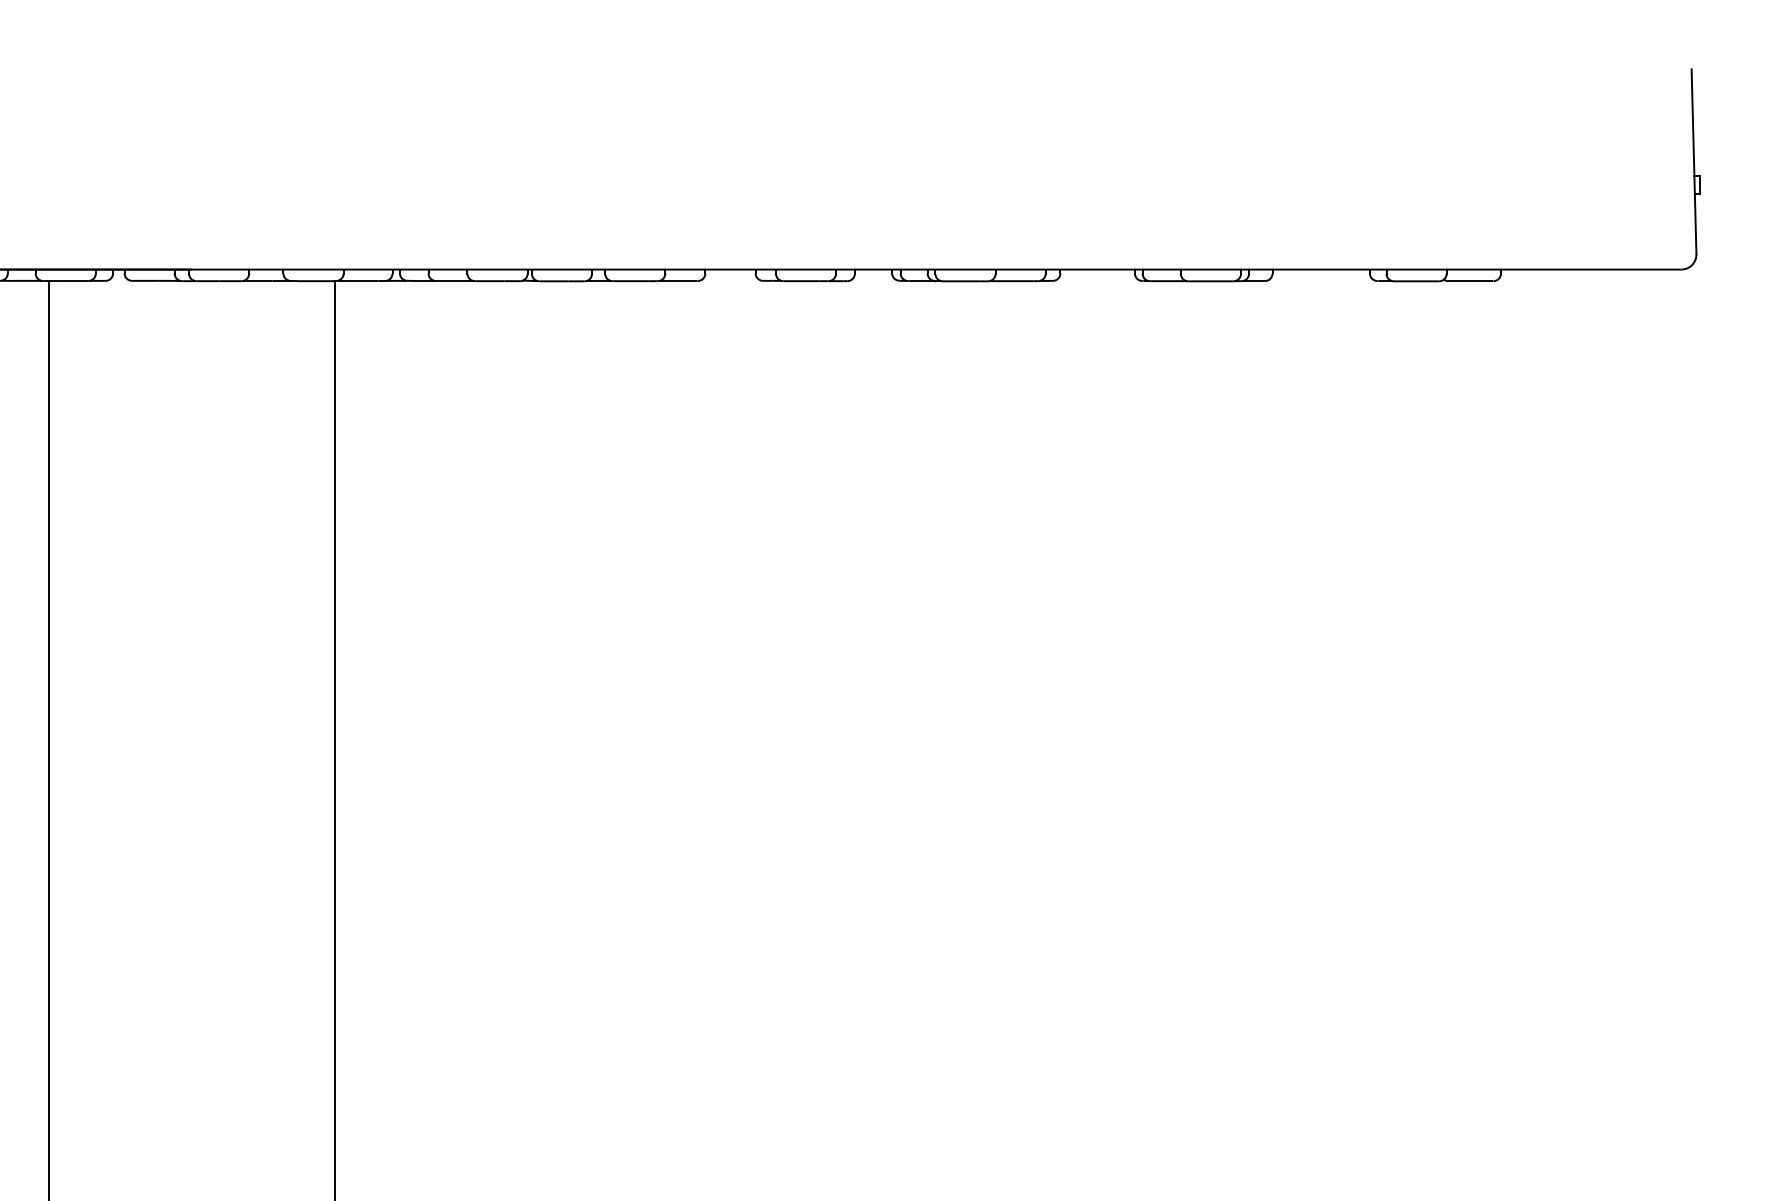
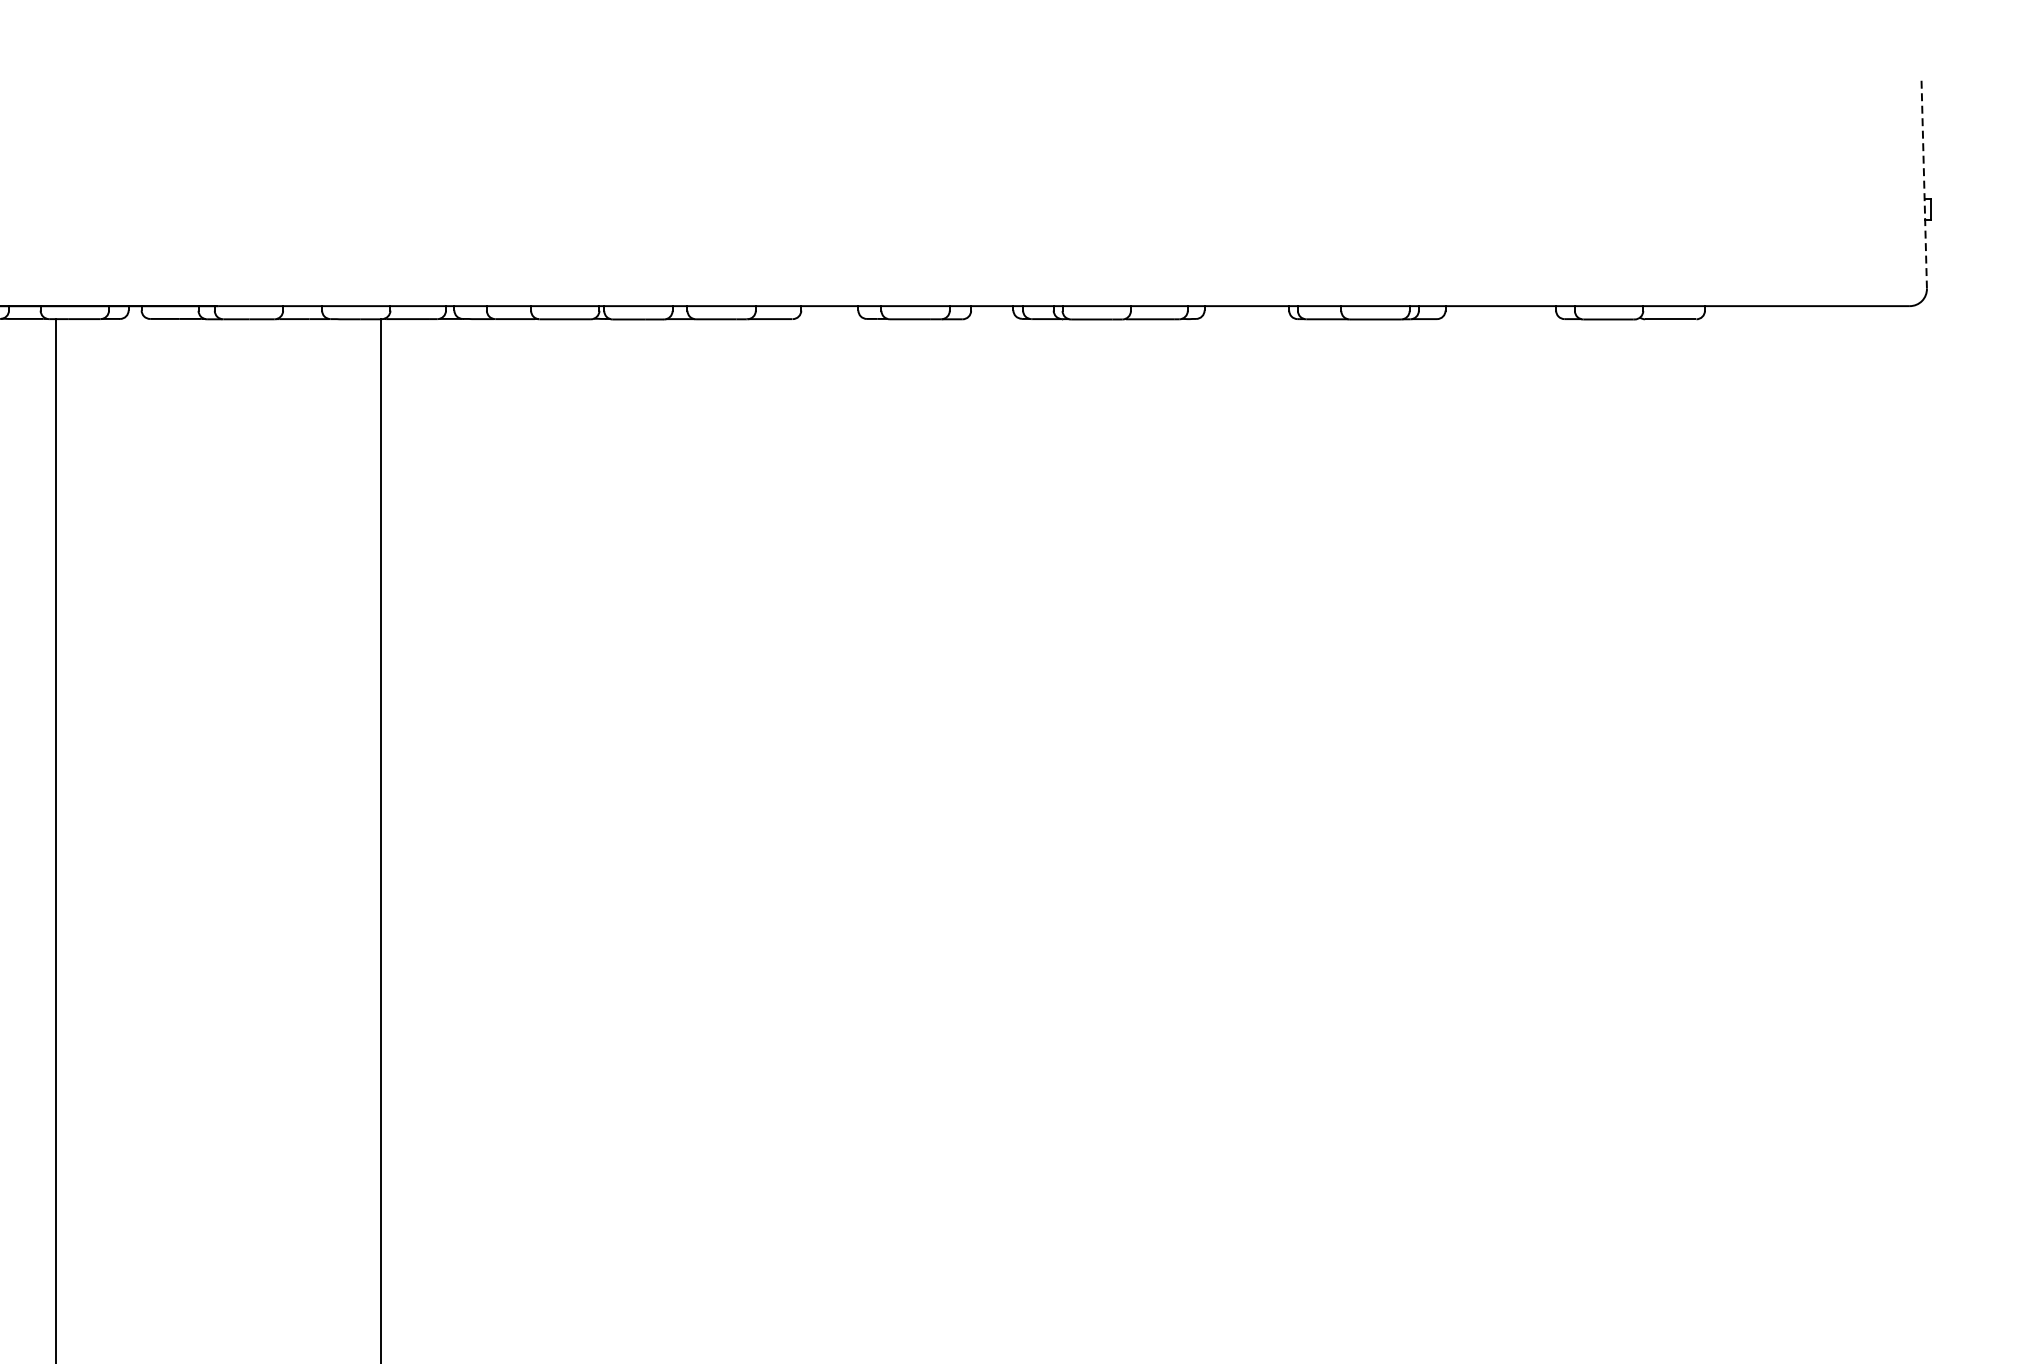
line: (1694, 161) -> (1924, 183), solid -> dashed

